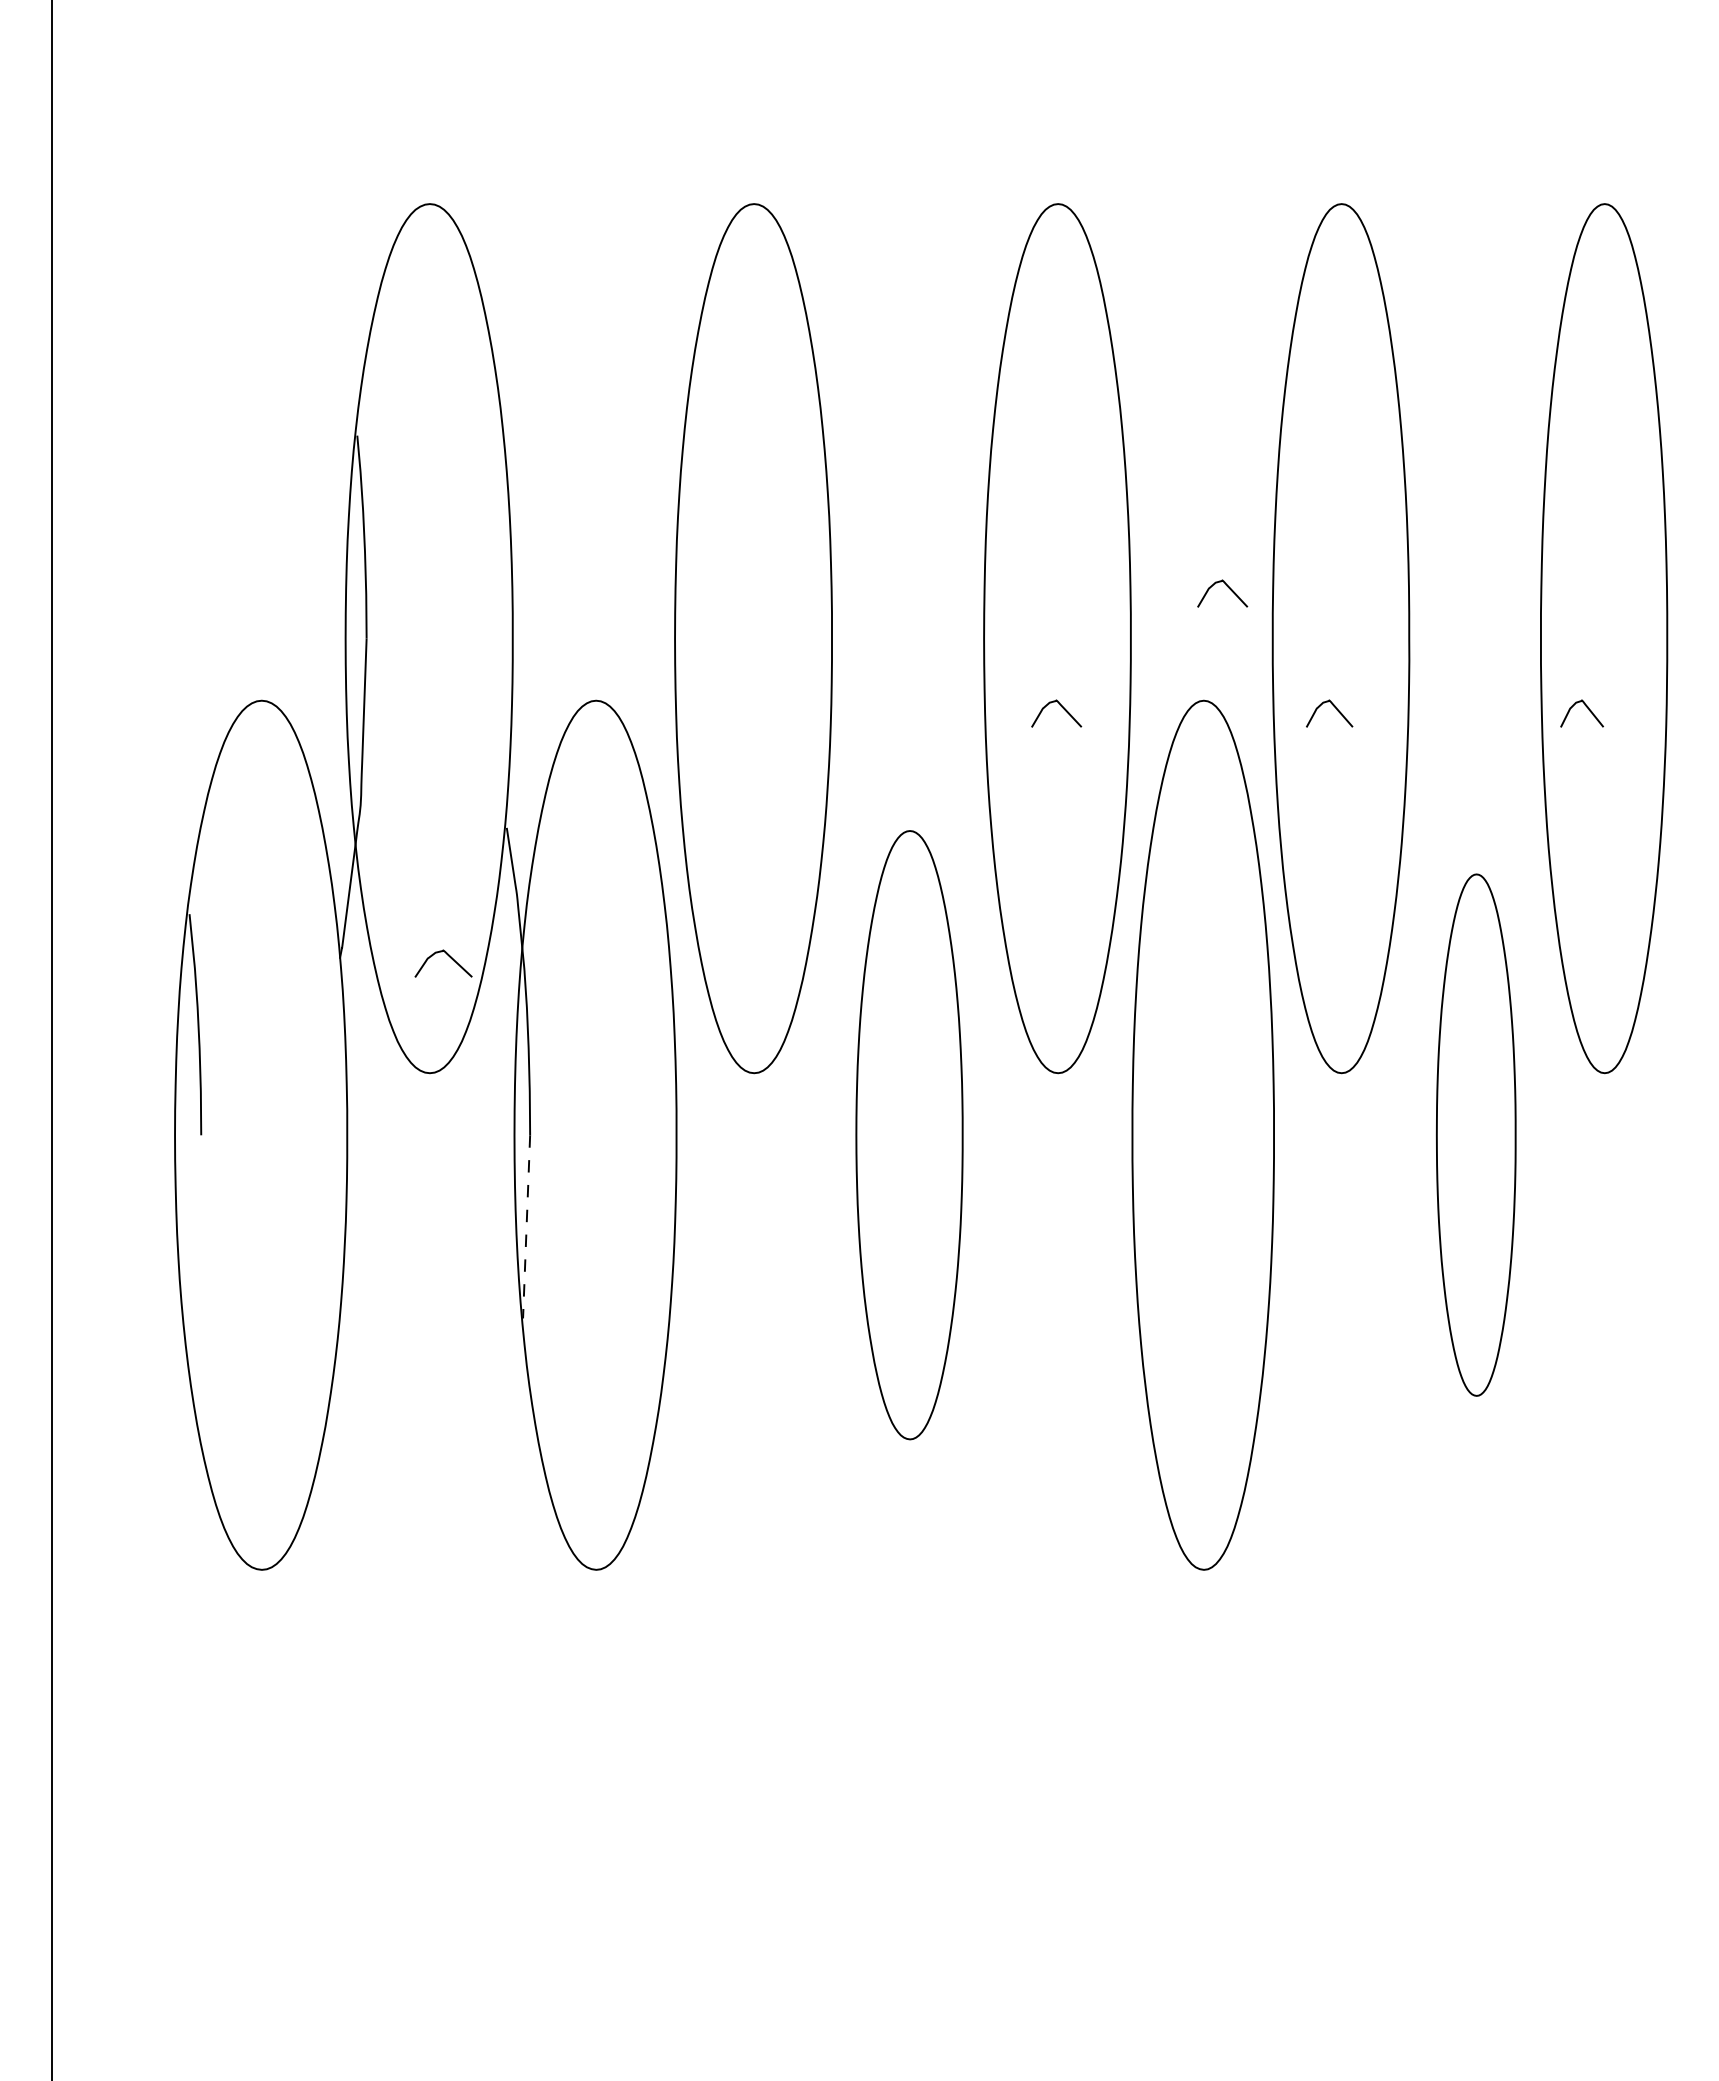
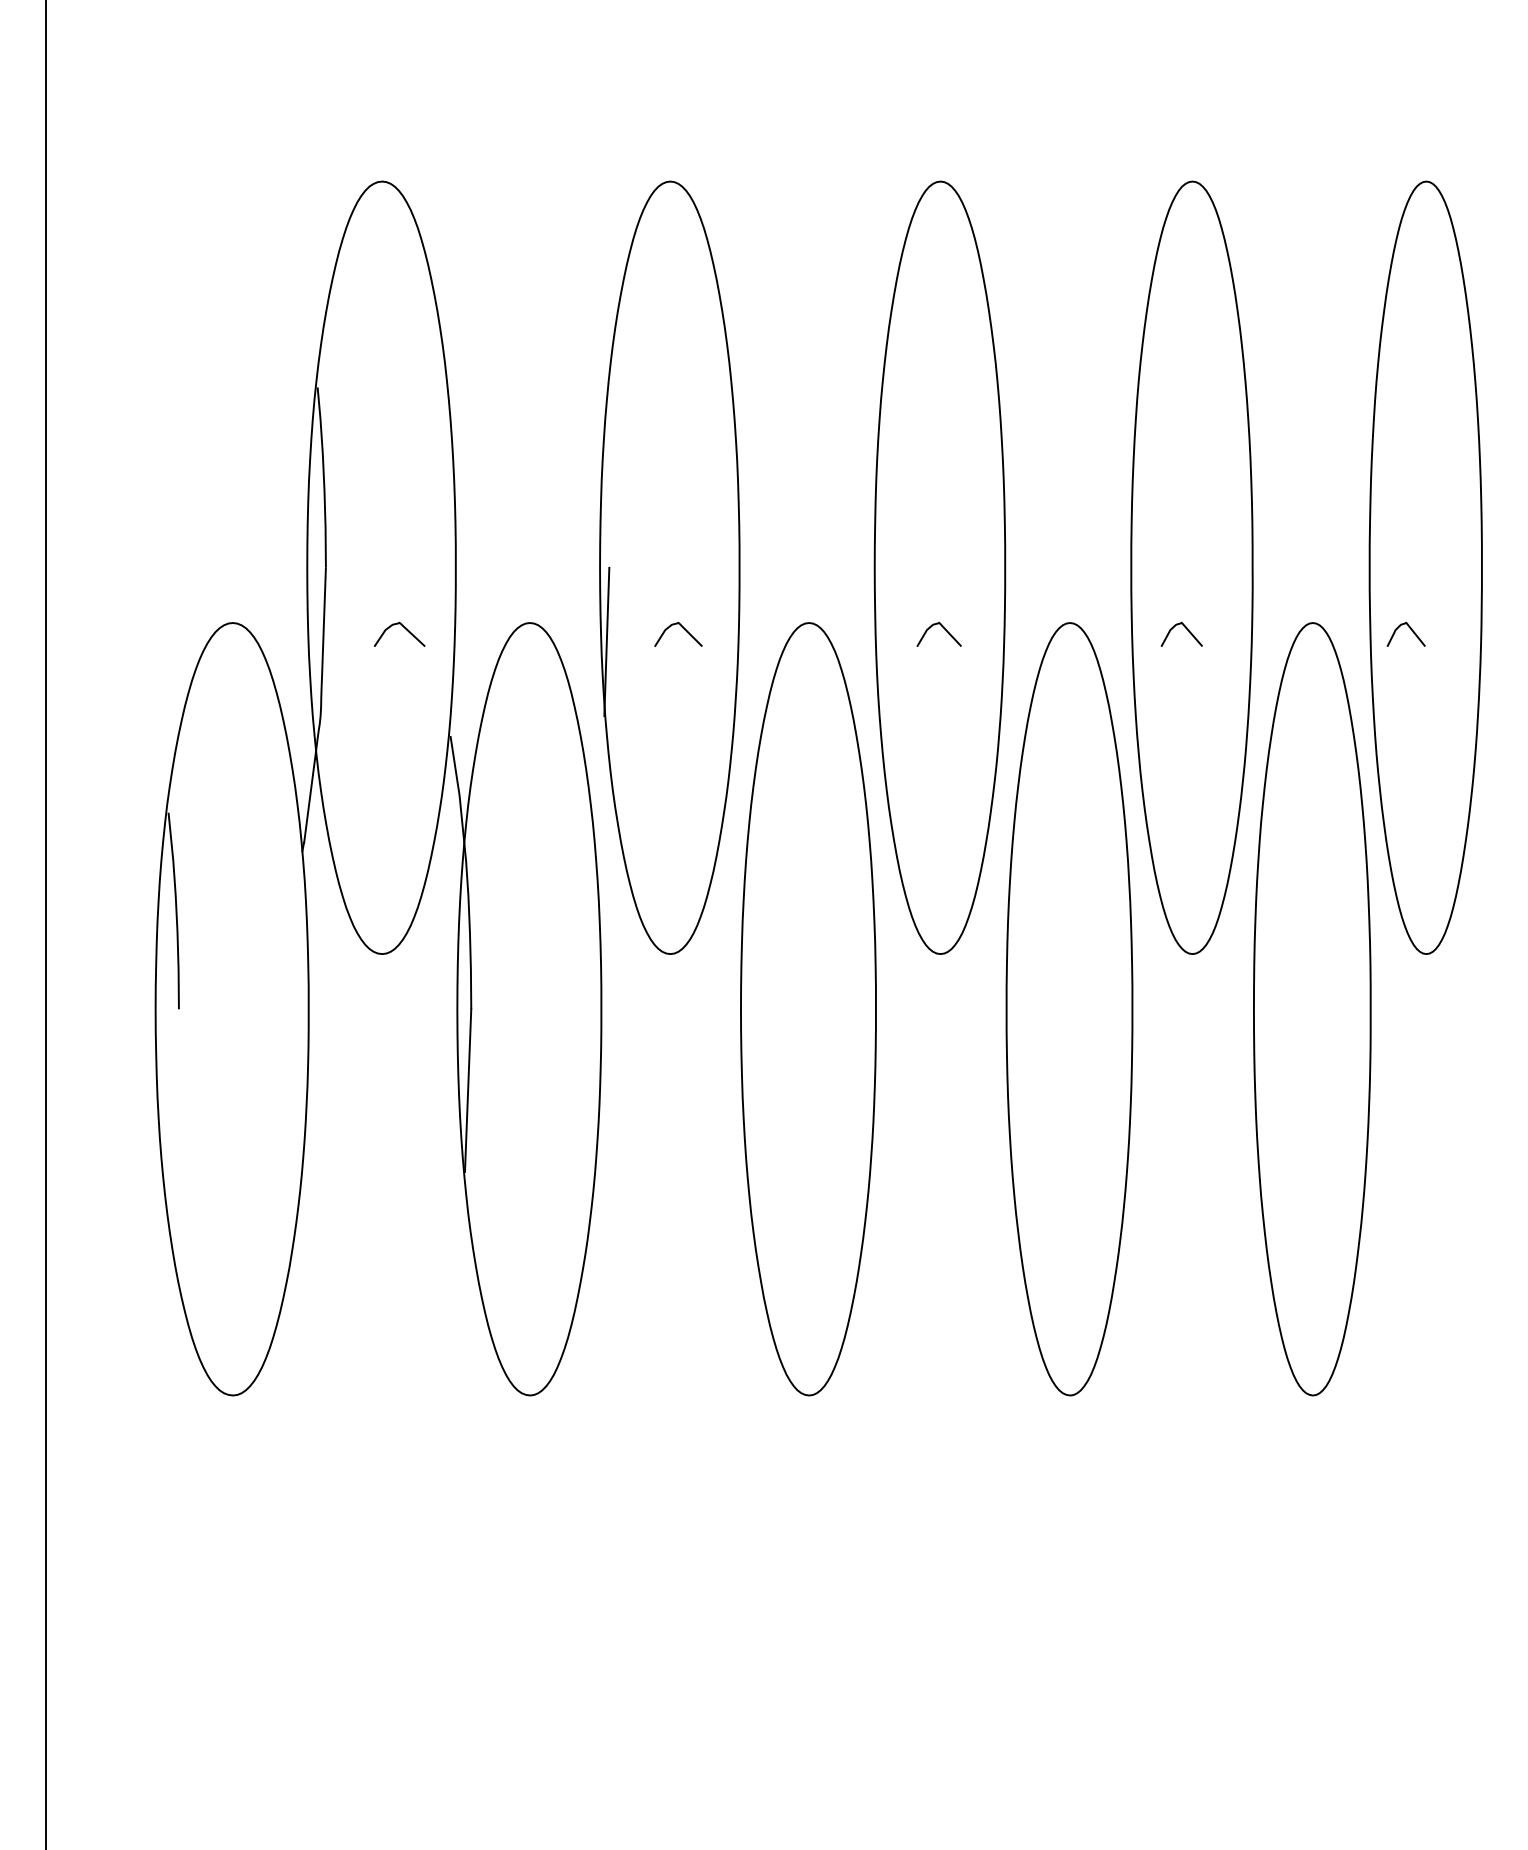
curve: (1227, 587) -> (1091, 522), removed
curve: (768, 707) -> (683, 629), added
line: (682, 721) -> (606, 641), added
curve: (449, 957) -> (404, 629), moved
part: (909, 1134) -> (808, 1008), size x1.43
part: (1475, 1134) -> (1311, 1008), size x1.67
line: (526, 1226) -> (468, 1090), dashed -> solid

